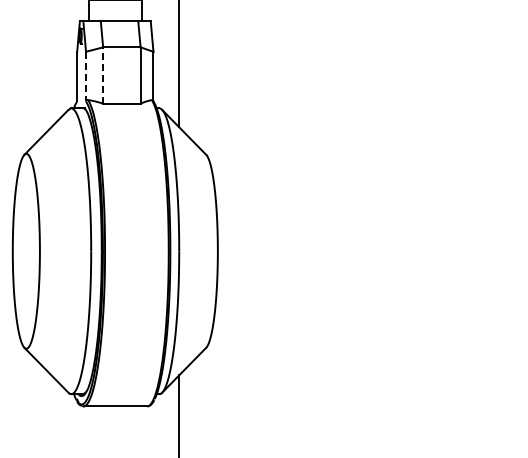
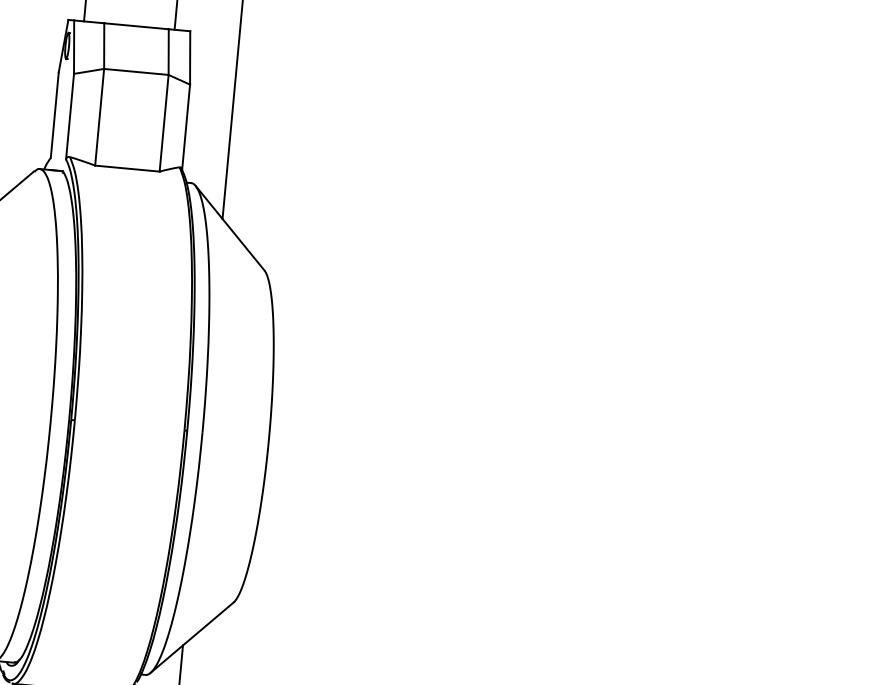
line: (103, 74) -> (100, 115), dashed -> solid
line: (86, 76) -> (70, 116), dashed -> solid

